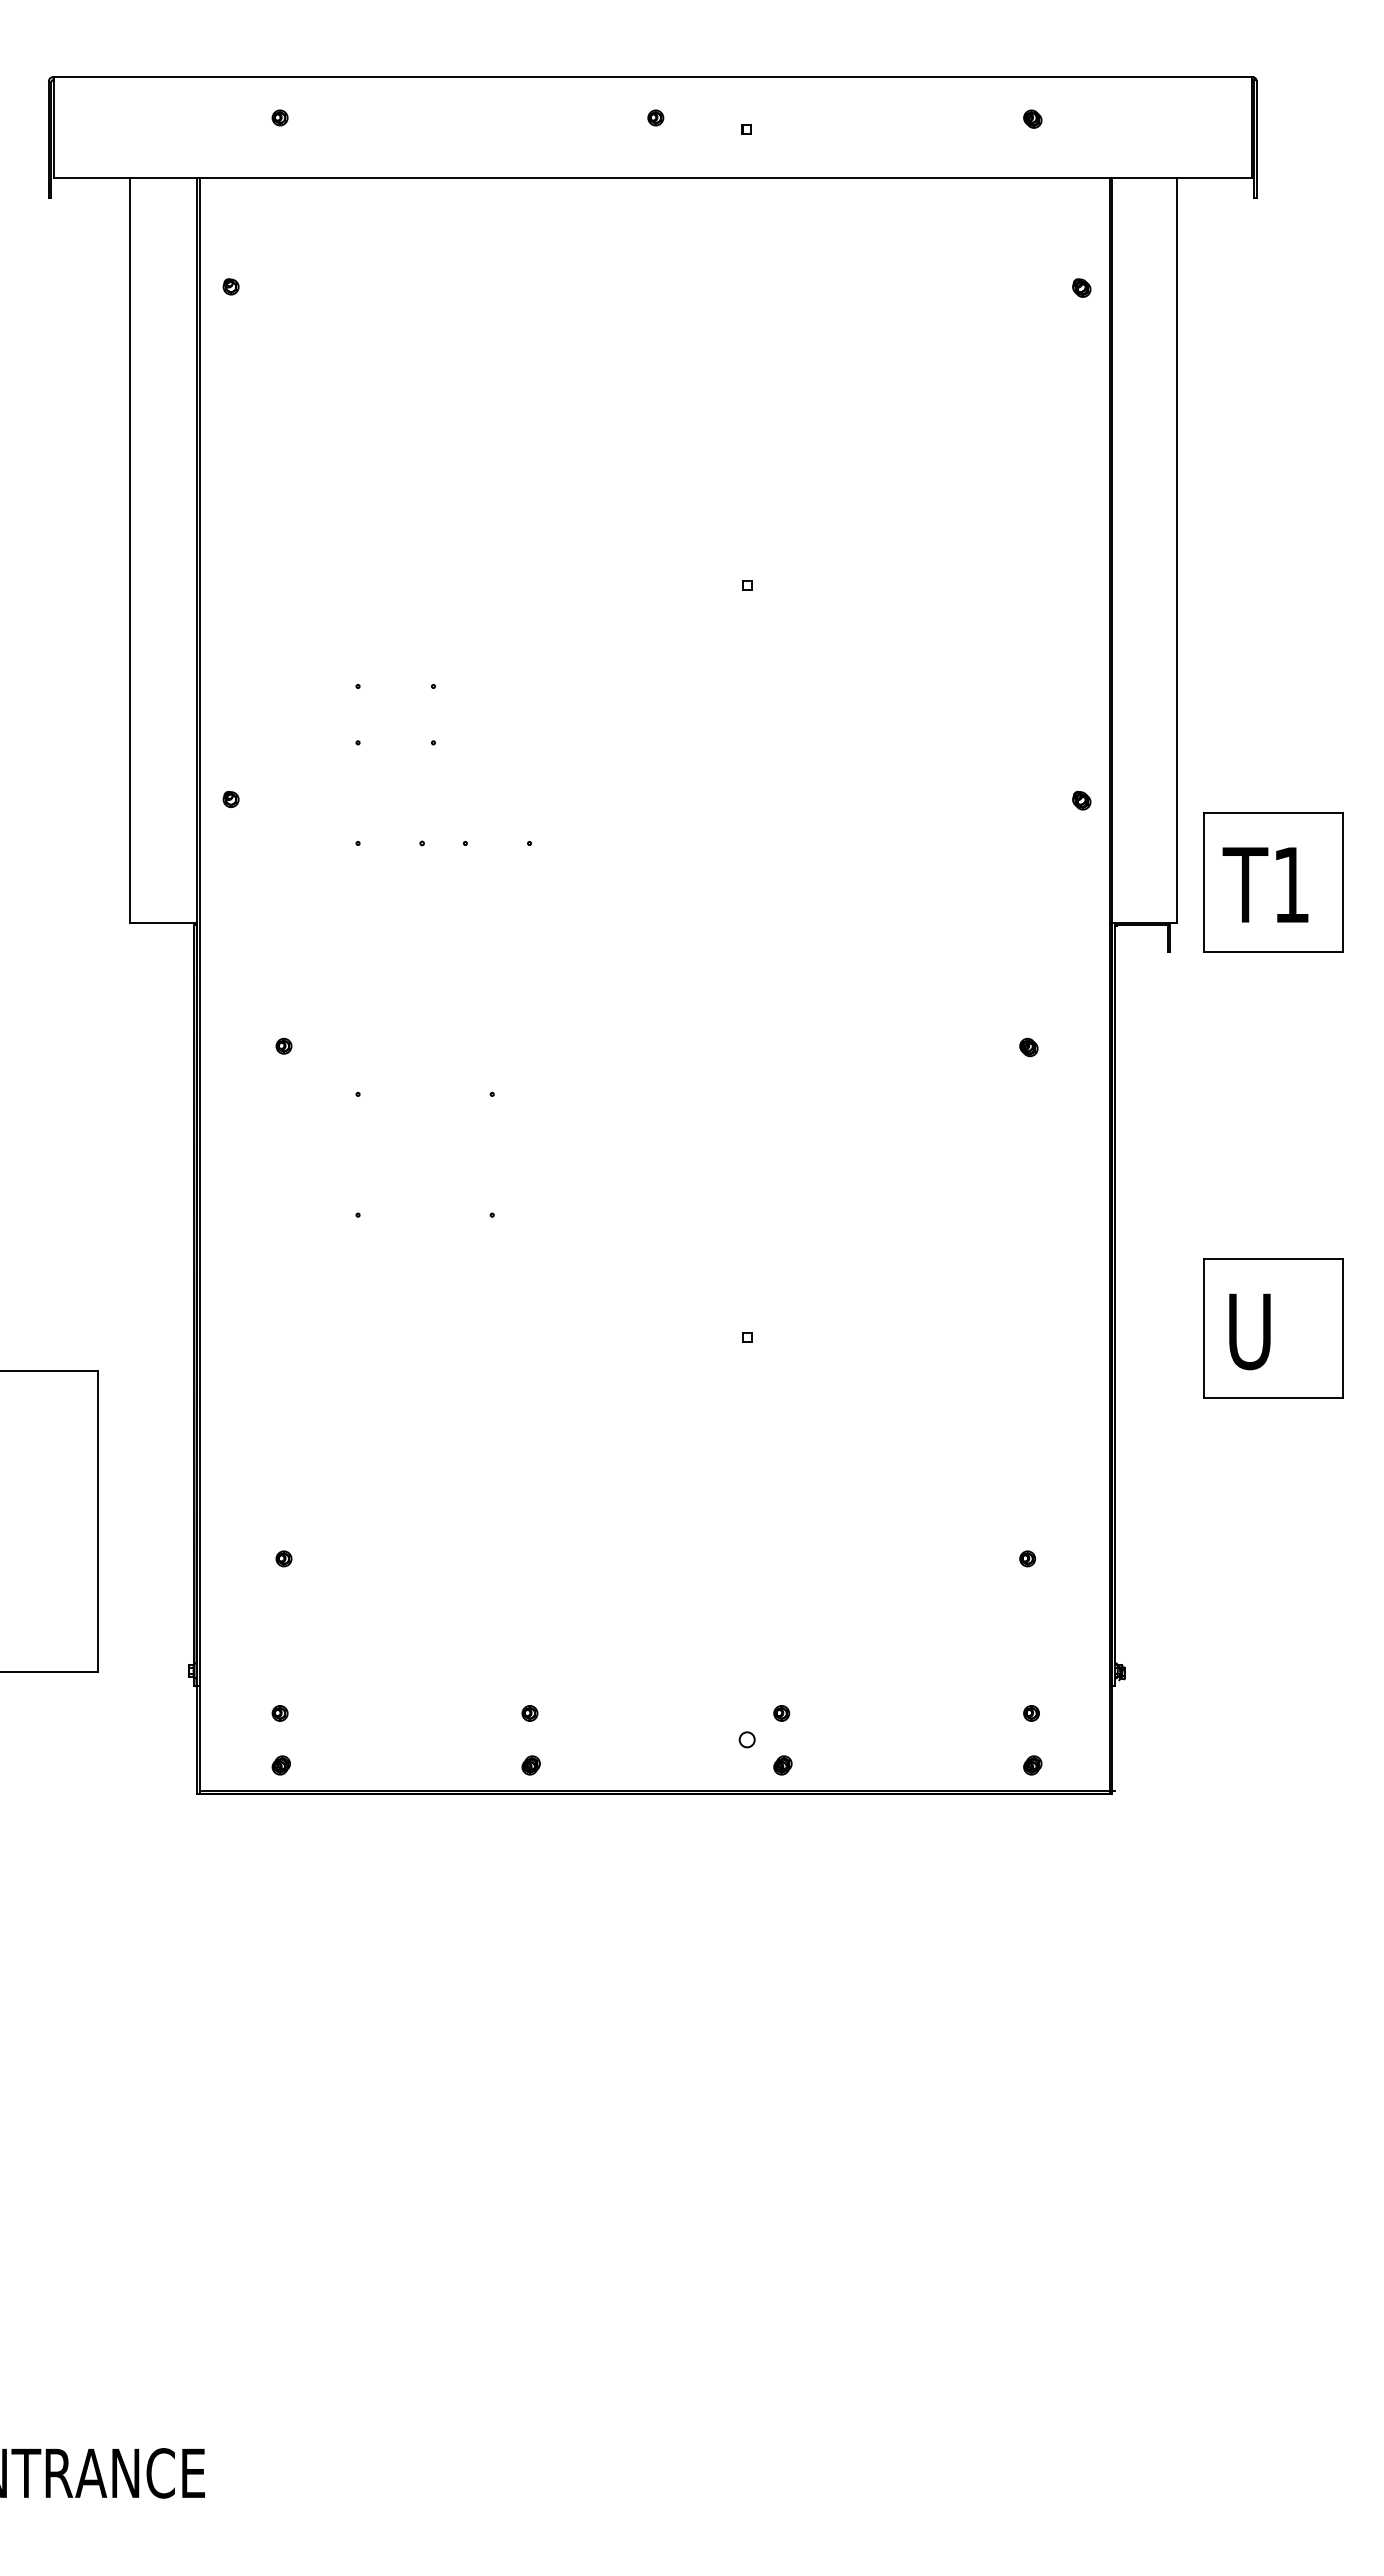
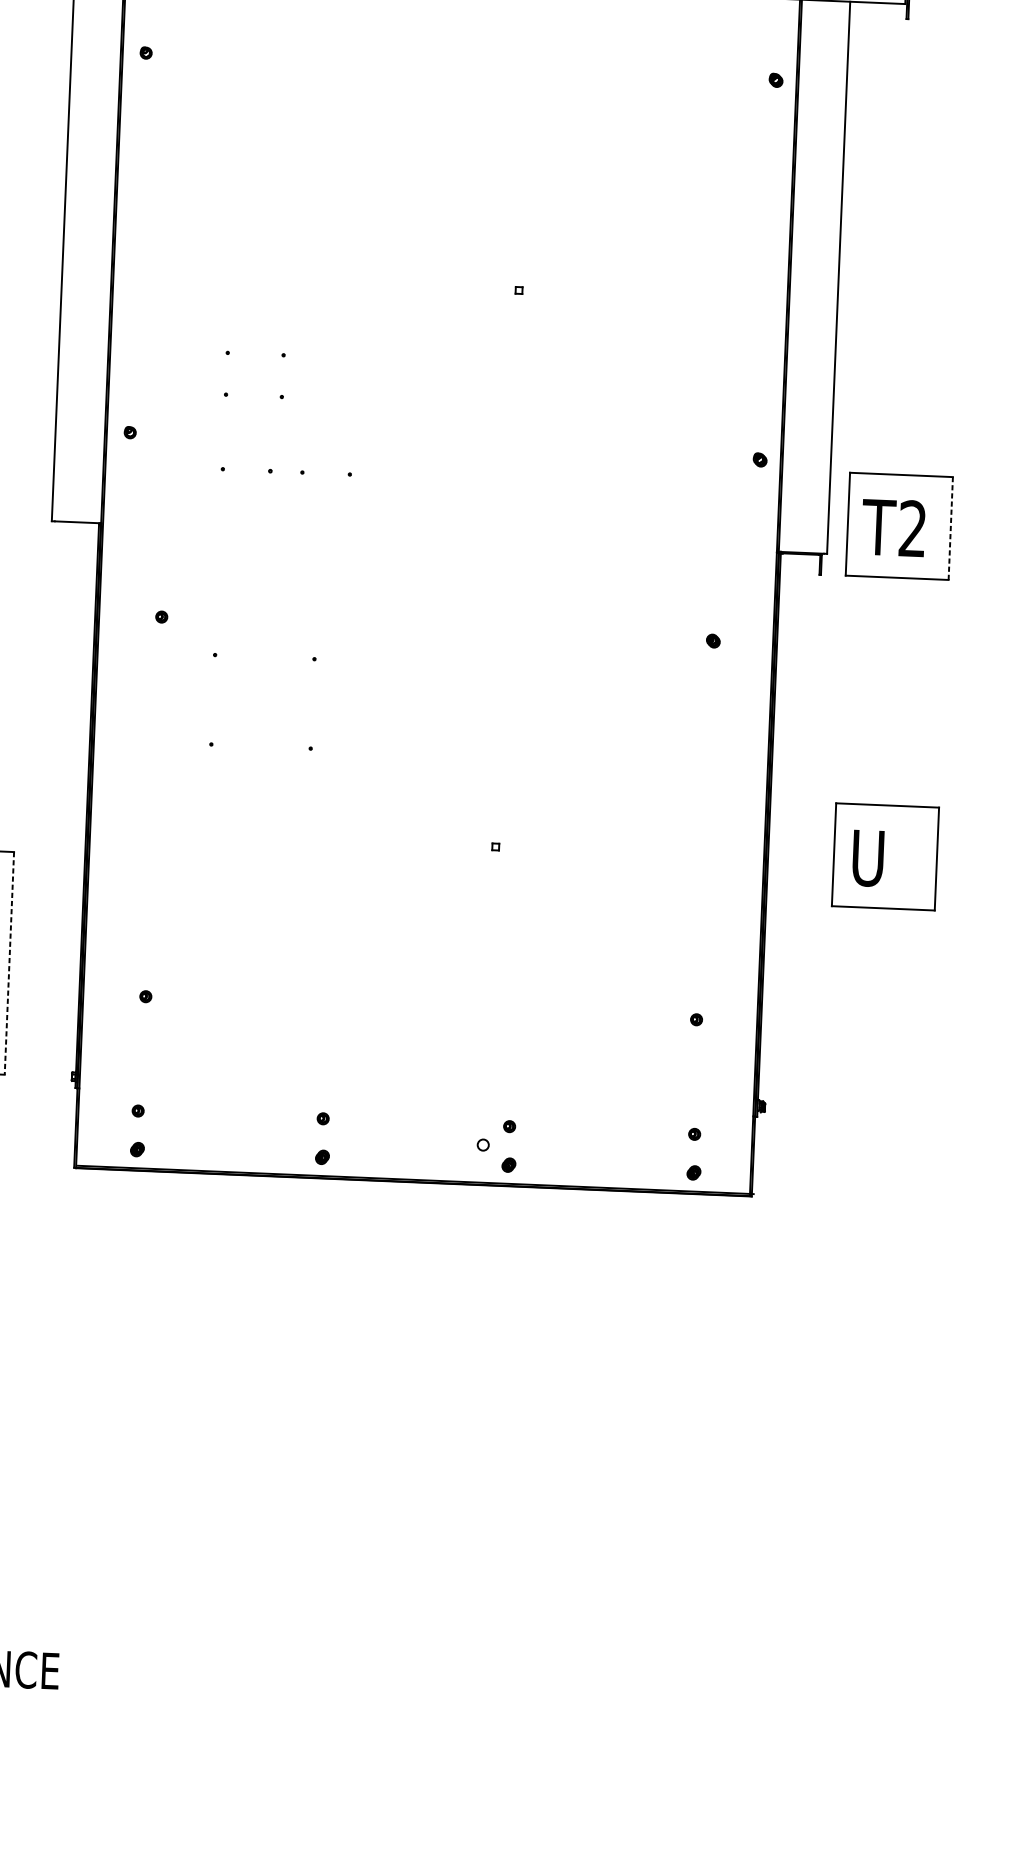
line: (1342, 881) -> (950, 527), solid -> dashed
text: (1290, 884) -> (912, 528), T1 -> T2
line: (98, 1522) -> (9, 964), solid -> dashed

